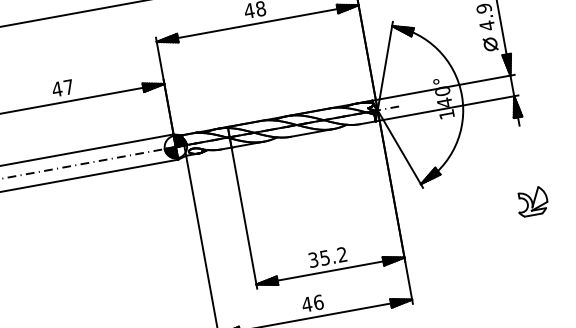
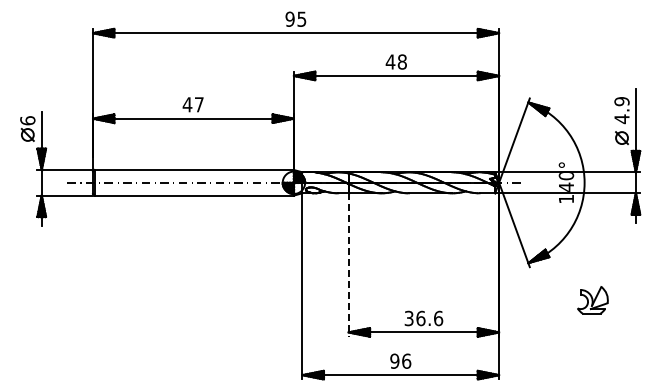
part: (531, 201) -> (592, 300), moved
line: (244, 217) -> (348, 264), solid -> dashed
text: (333, 256) -> (429, 318), 35.2 -> 36.6
text: (306, 303) -> (394, 360), 46 -> 96

